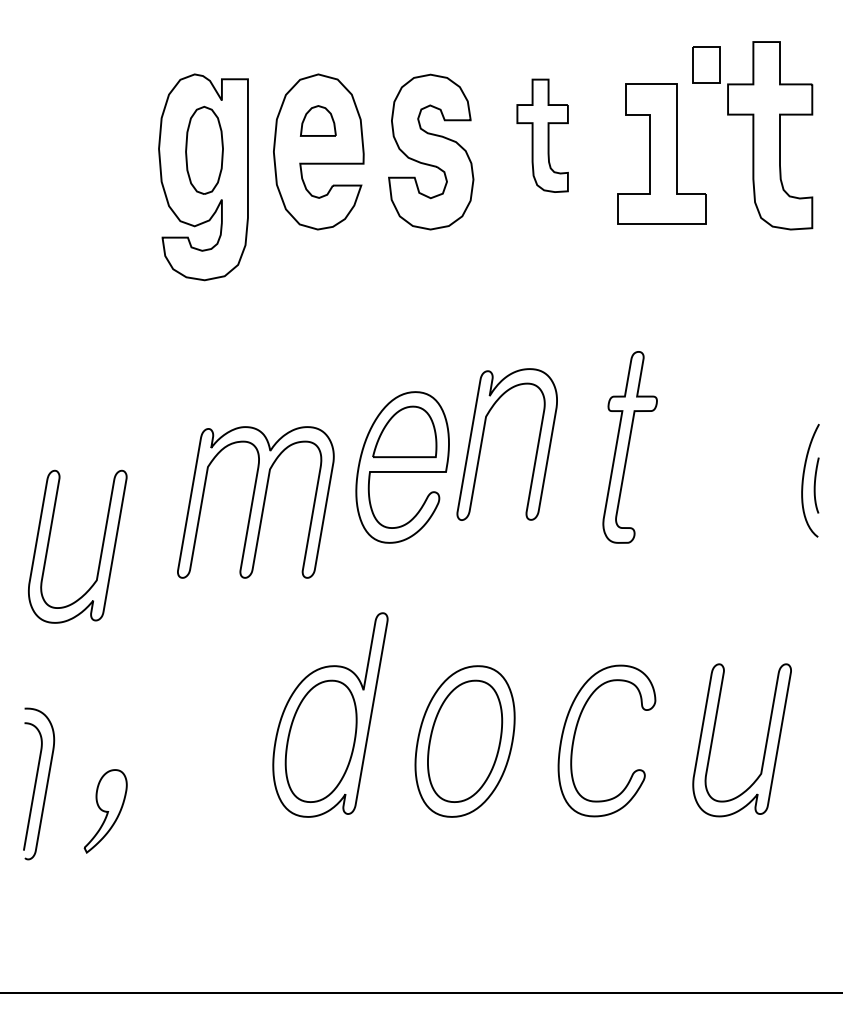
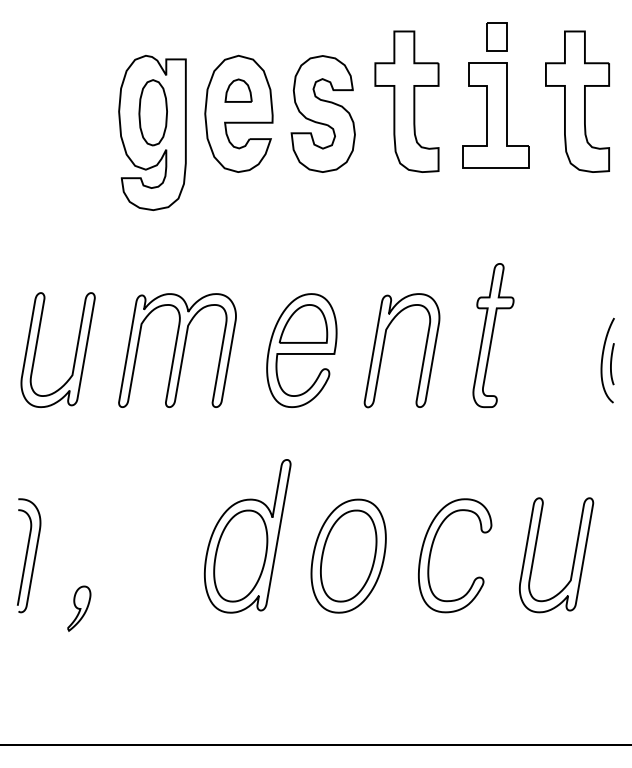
part: (706, 64) -> (497, 36), moved
part: (542, 135) -> (406, 101), size x1.67
part: (483, 438) -> (384, 346), moved
part: (629, 447) -> (493, 335), moved
part: (255, 502) -> (177, 350), moved
part: (100, 551) -> (75, 353), moved
part: (39, 783) -> (29, 555), moved
part: (105, 811) -> (78, 608), size x0.71

